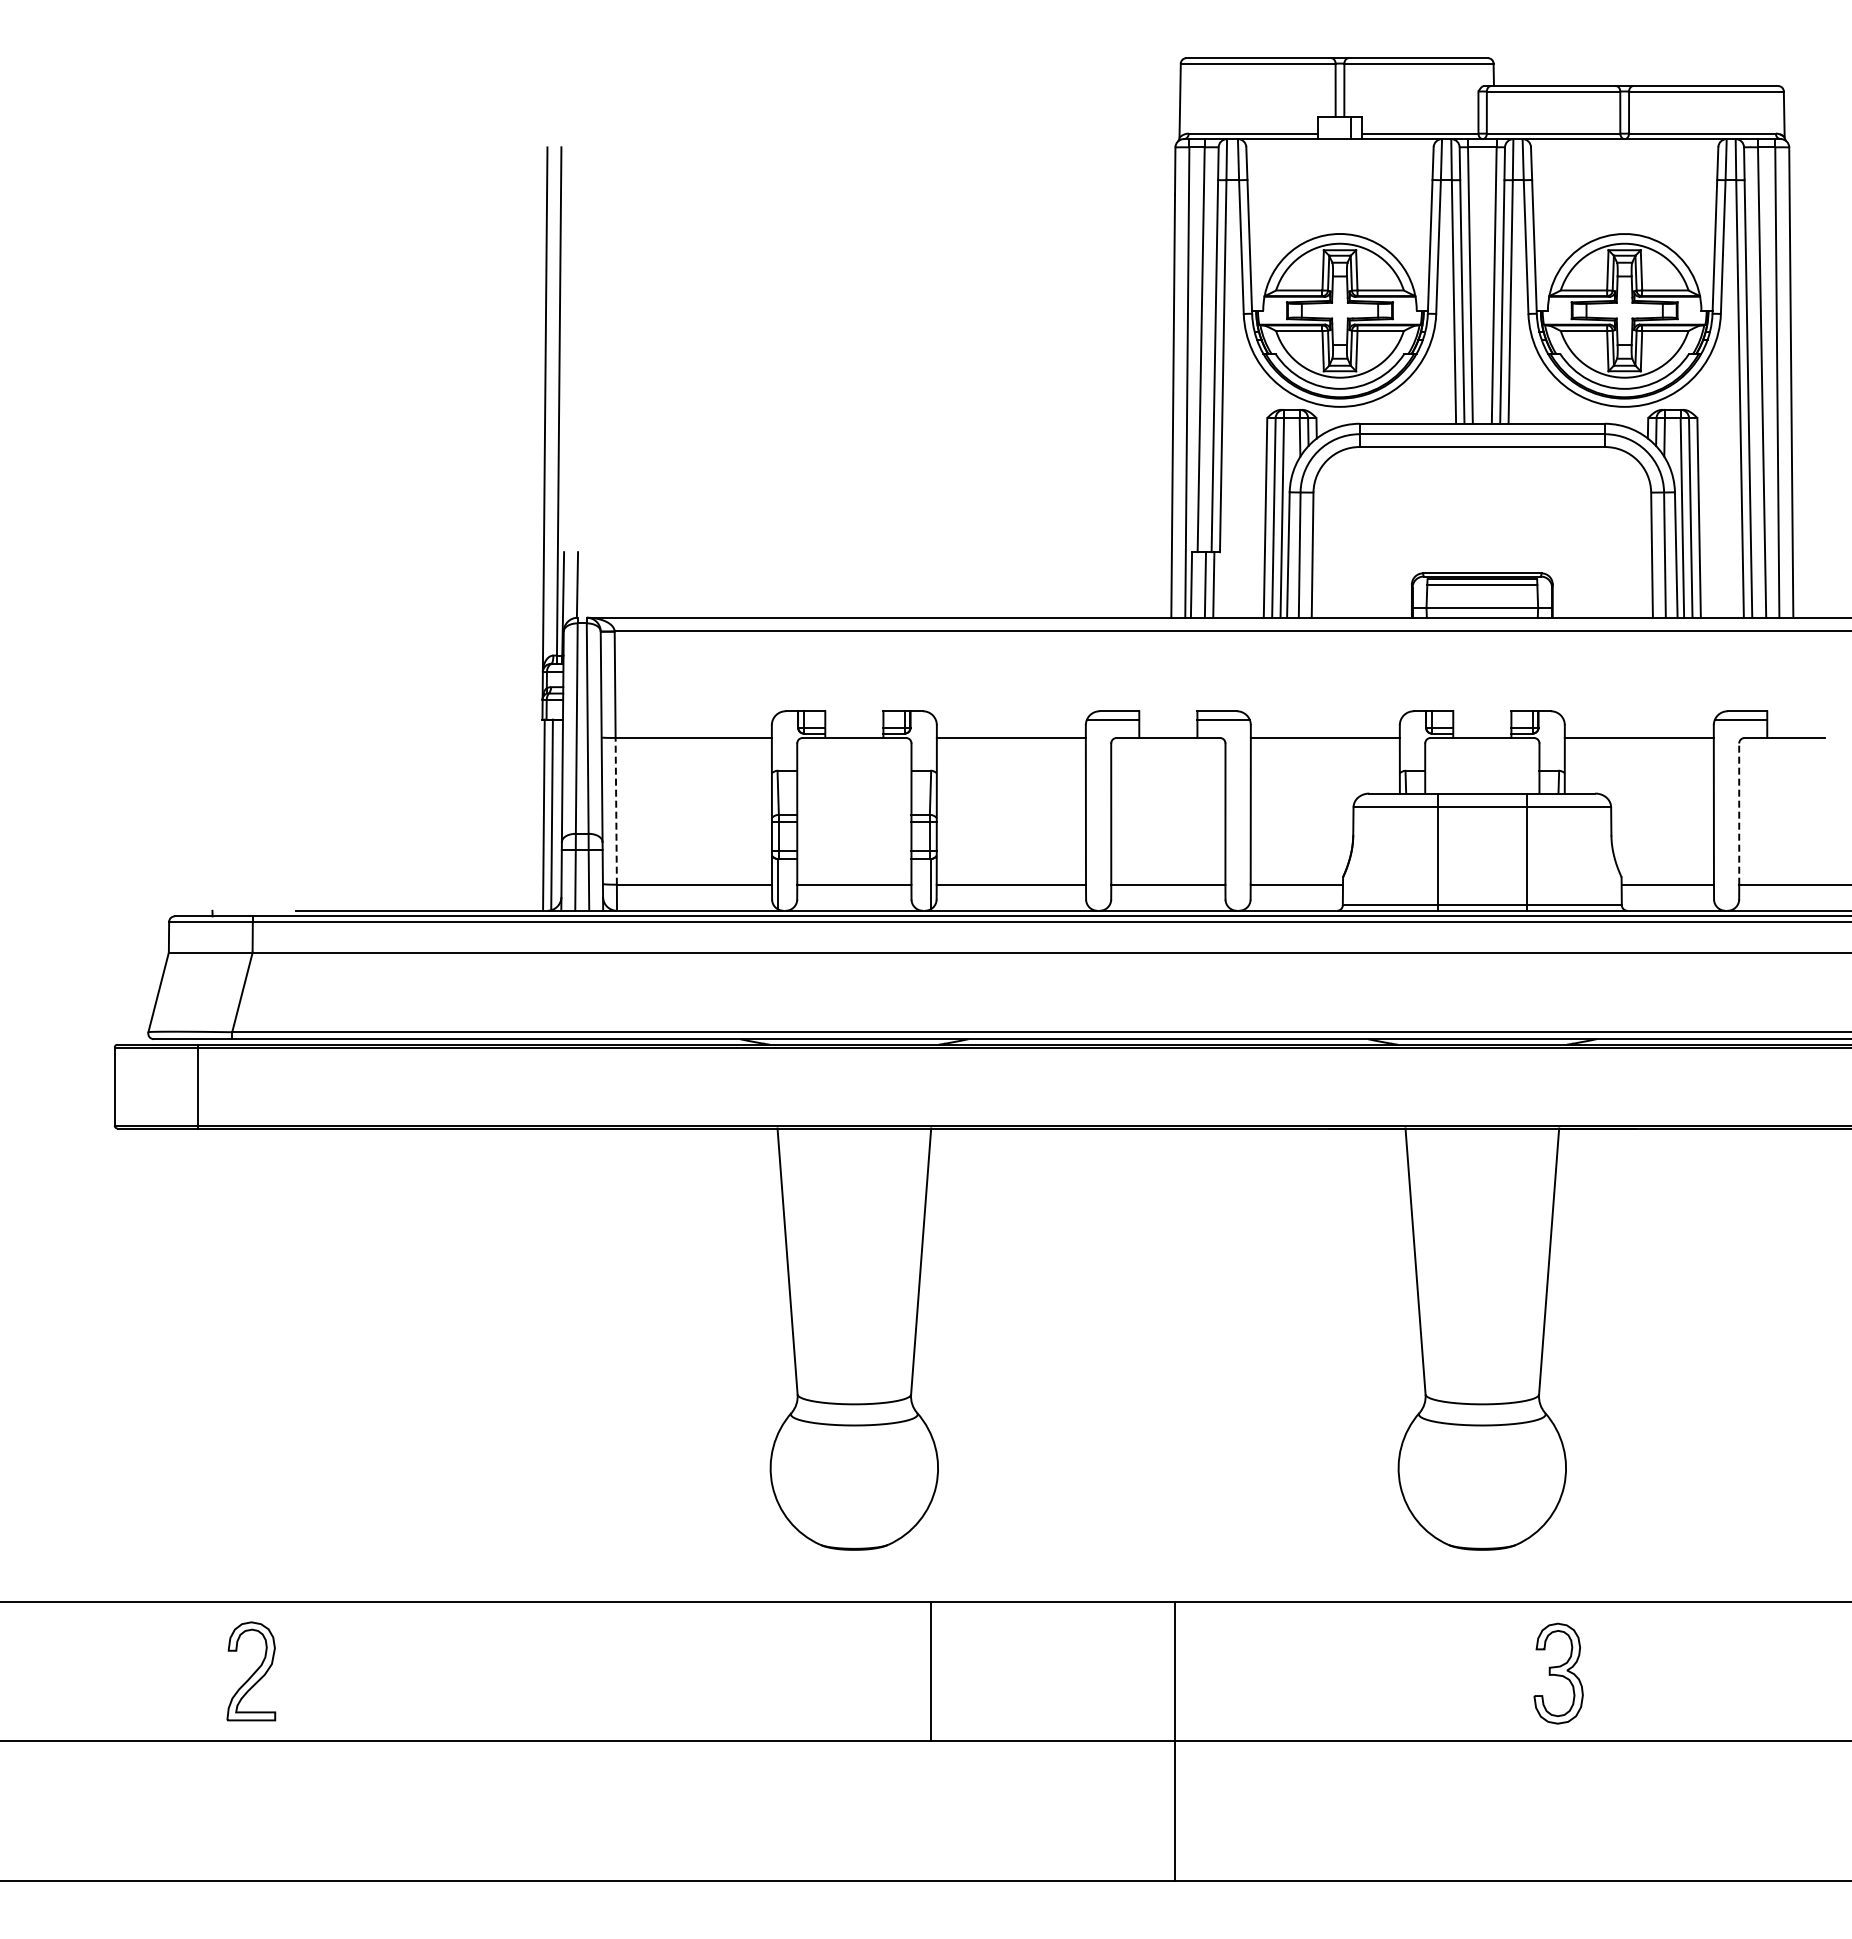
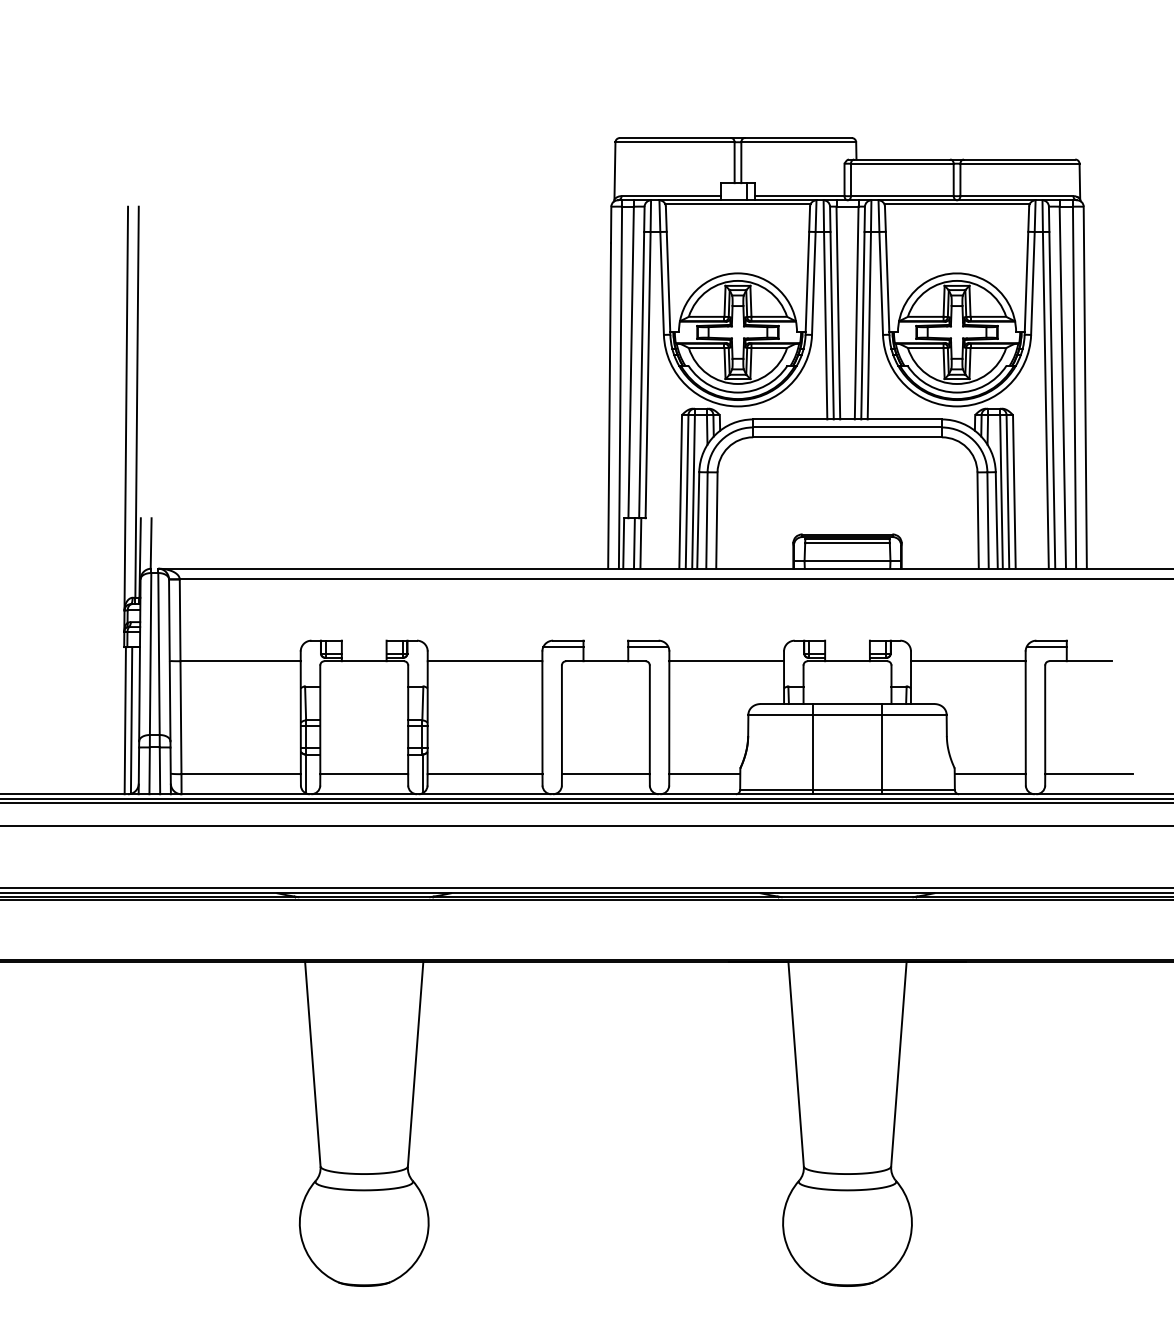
line: (1339, 144) -> (737, 204), added
line: (1624, 144) -> (956, 204), added
line: (616, 810) -> (181, 717), dashed -> solid
line: (1739, 814) -> (1045, 720), dashed -> solid

